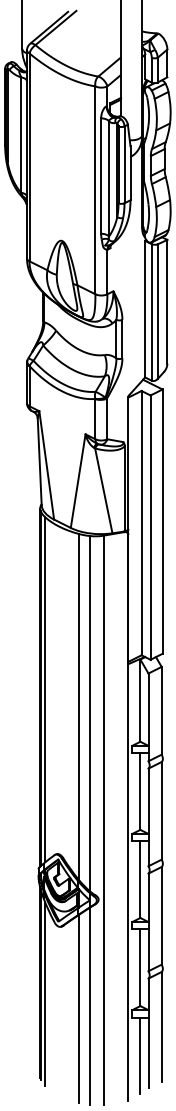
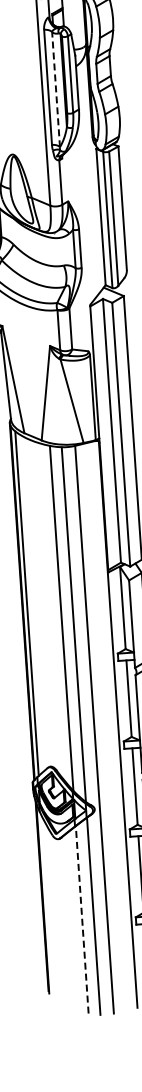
line: (109, 179) -> (56, 90), solid -> dashed
line: (45, 994) -> (48, 907), removed
line: (78, 1008) -> (82, 919), solid -> dashed

